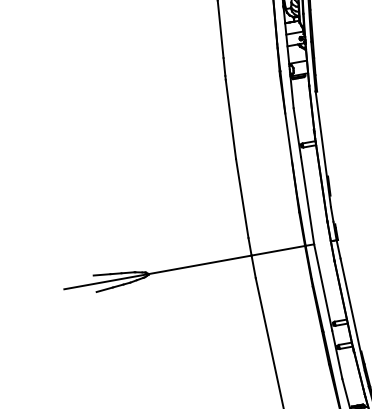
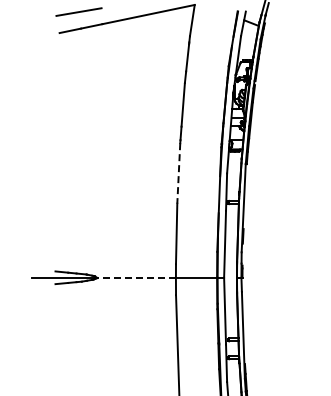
line: (230, 119) -> (178, 173), solid -> dashed
line: (200, 264) -> (136, 277), solid -> dashed

